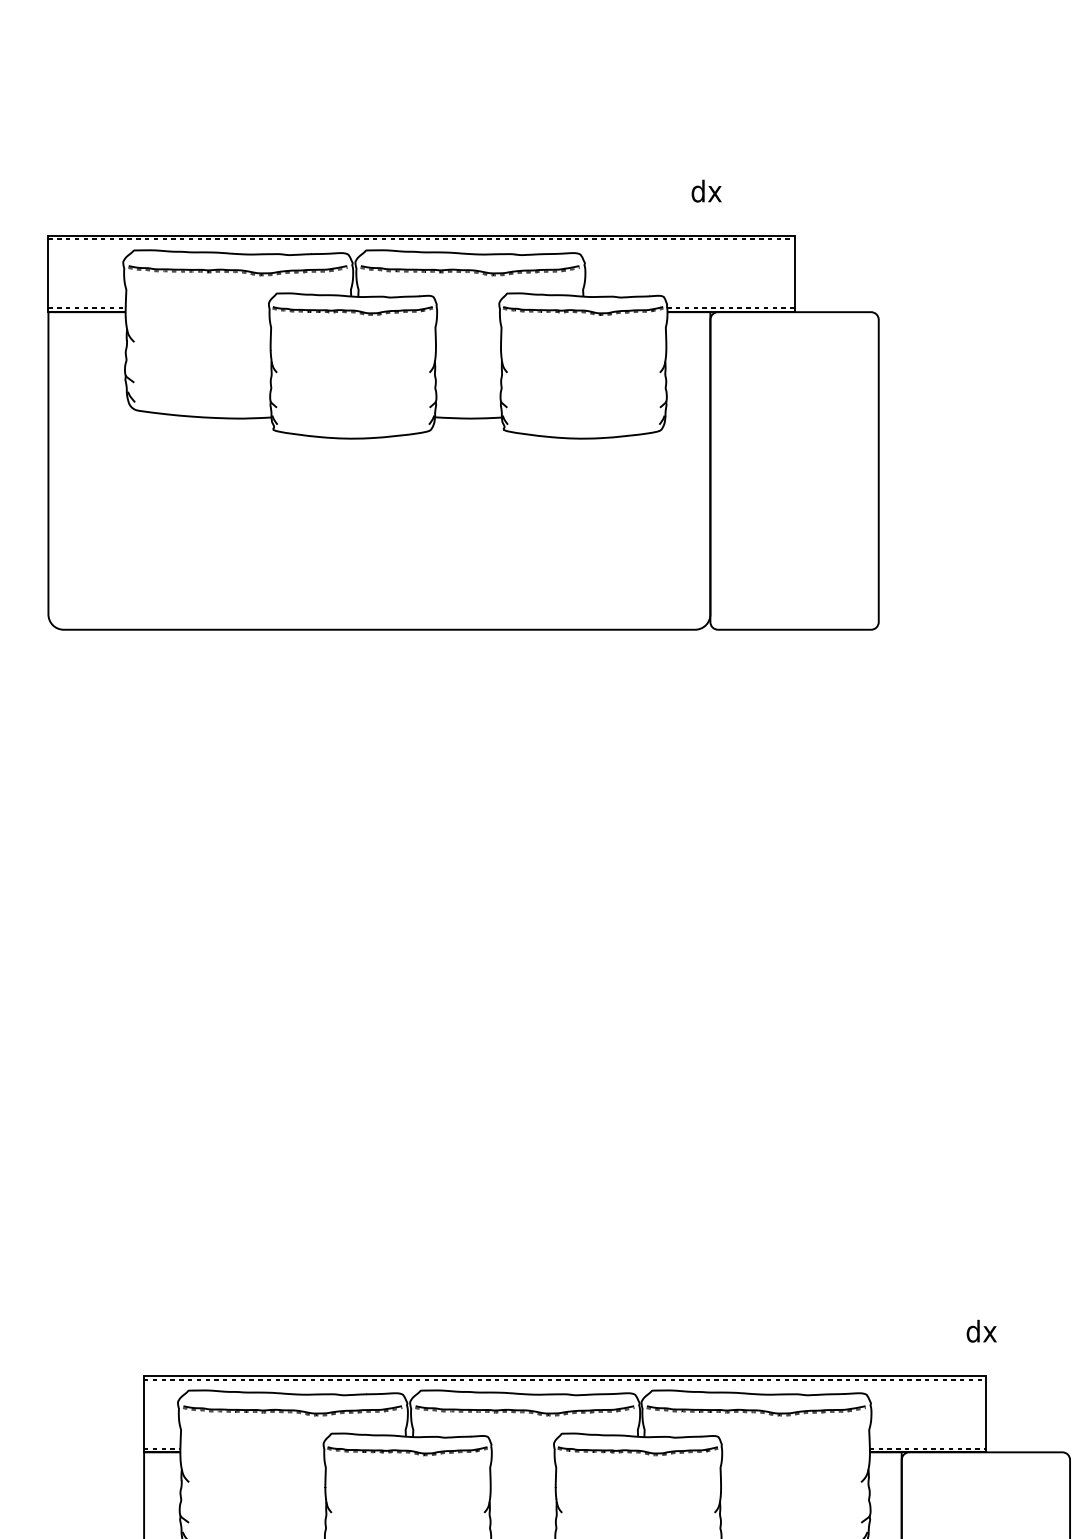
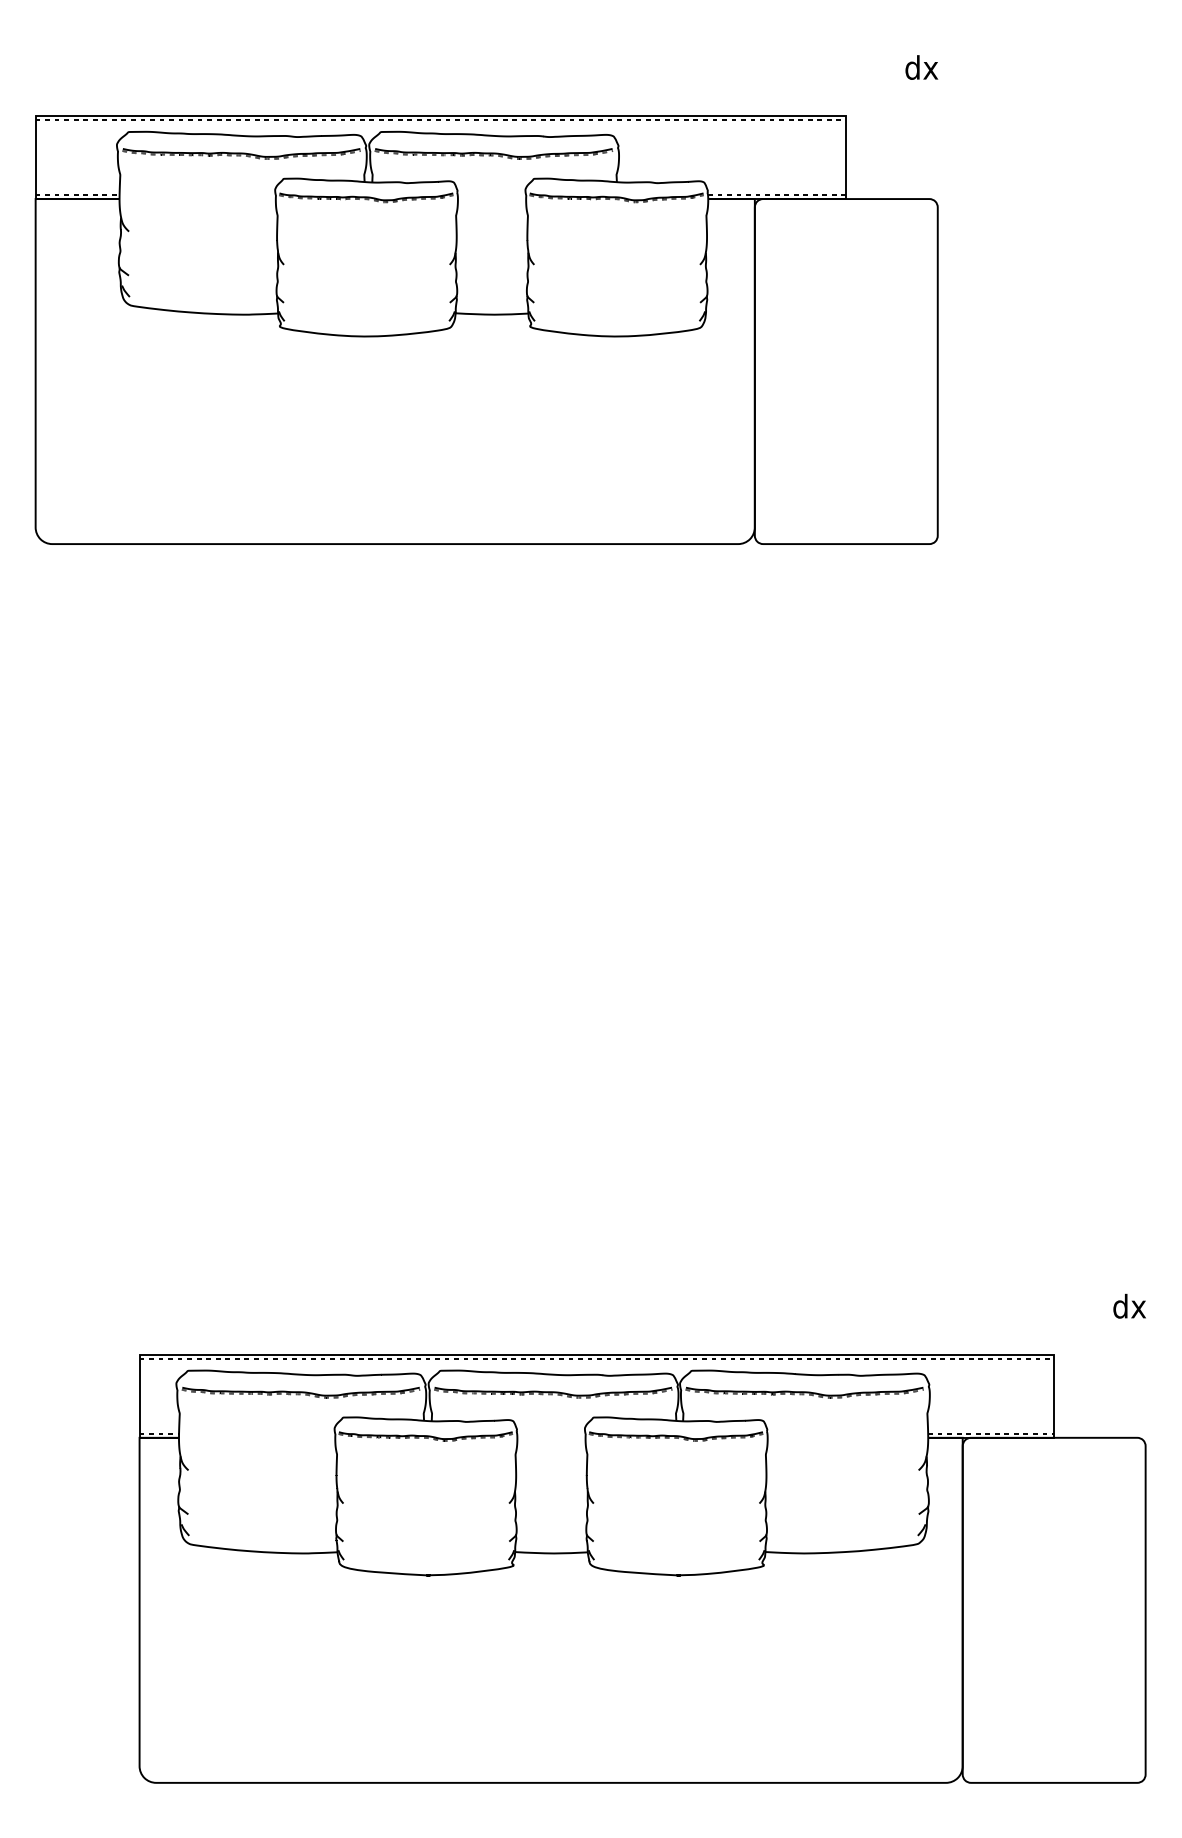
text: (706, 191) -> (921, 67), moved
text: (981, 1330) -> (1129, 1305), moved

